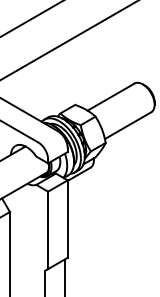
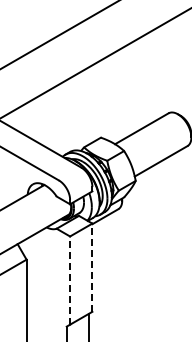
line: (67, 218) -> (92, 267), solid -> dashed
line: (48, 230) -> (70, 280), solid -> dashed

